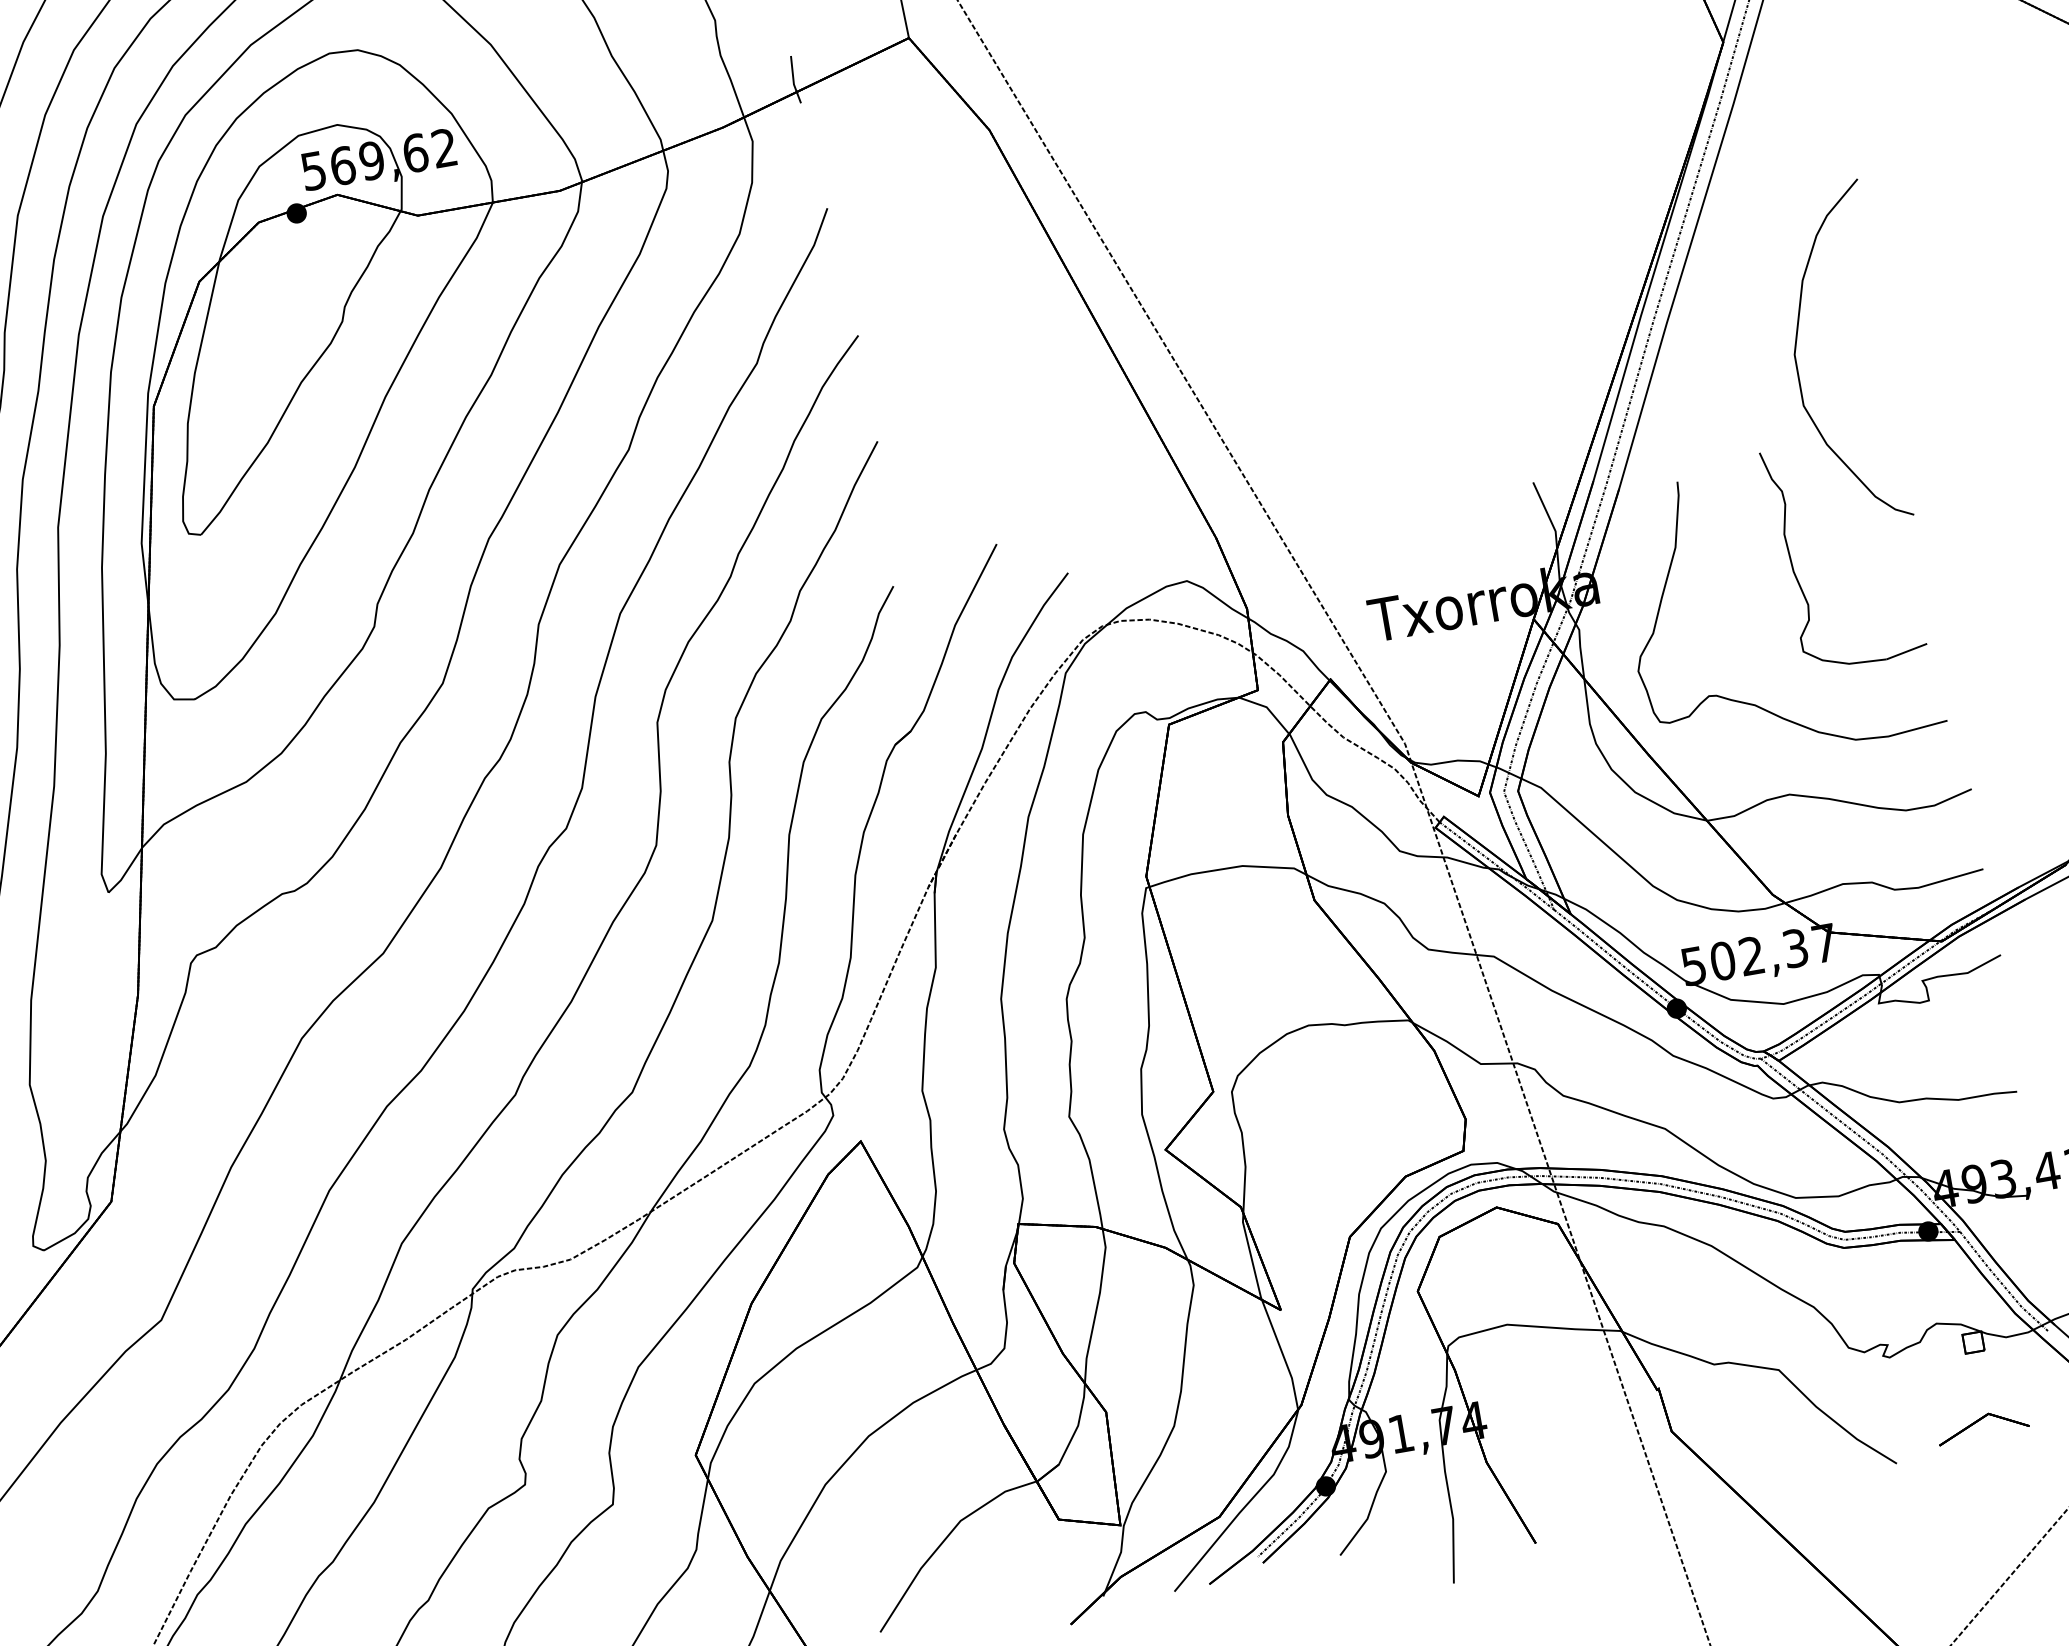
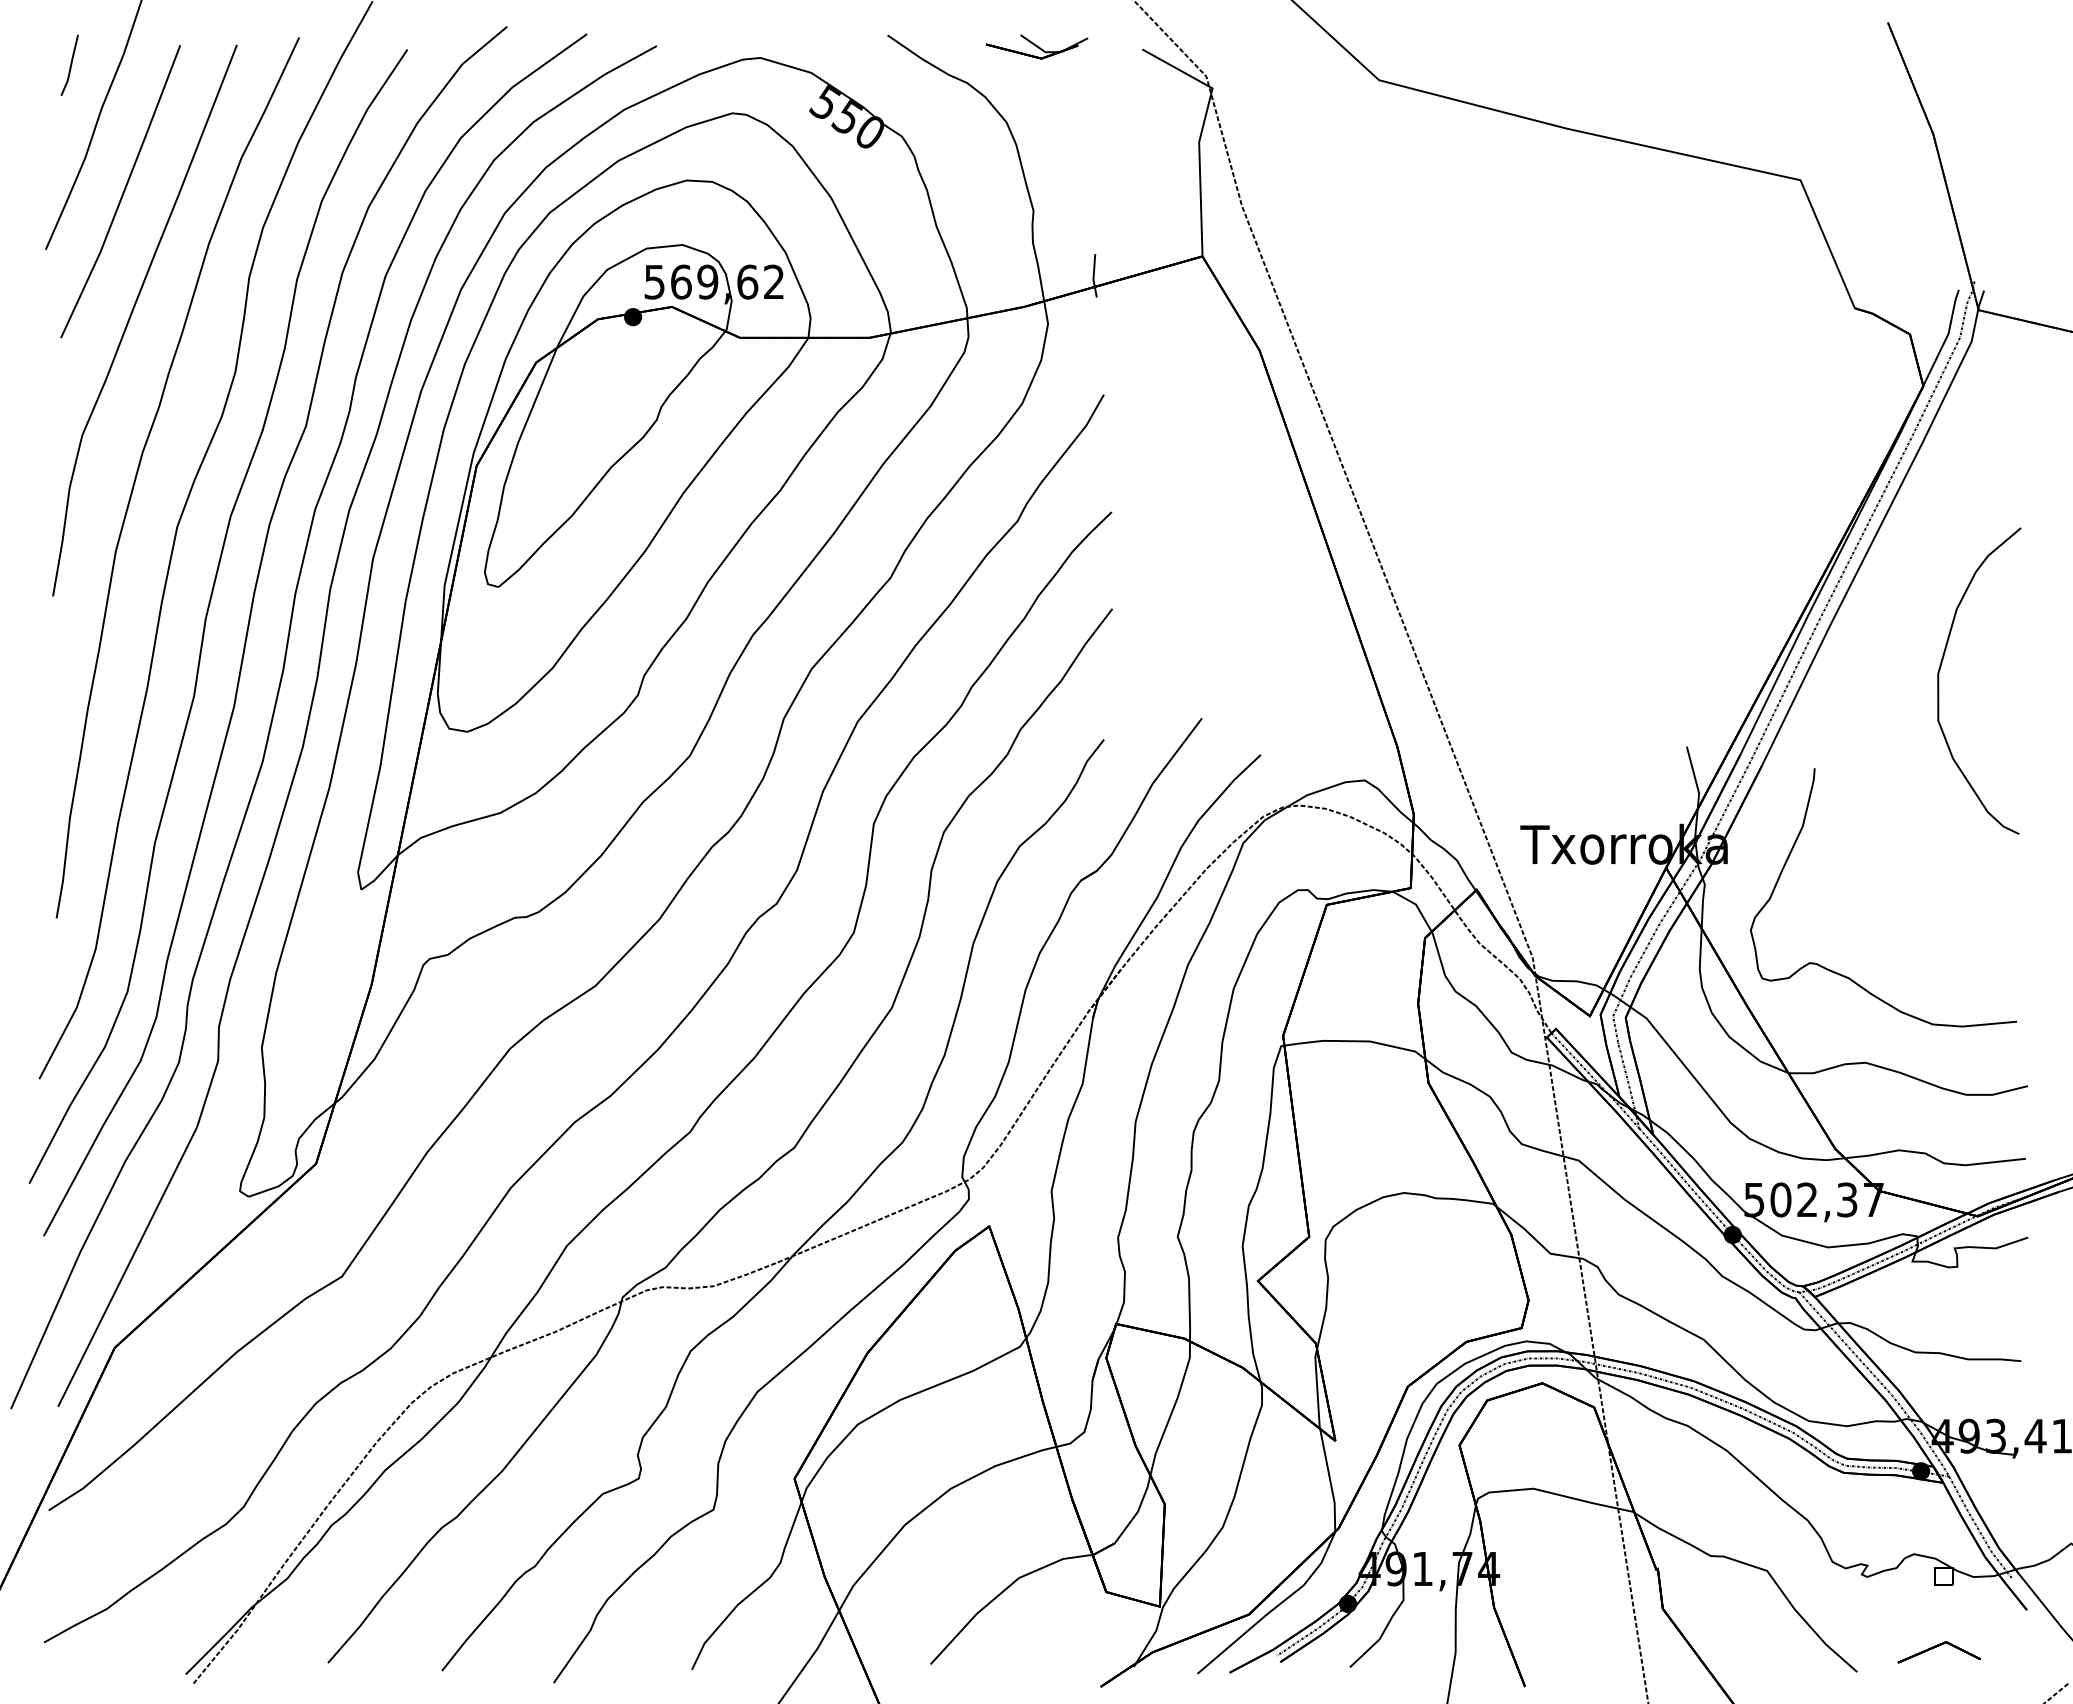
part: (1792, 562) -> (1904, 857), removed

